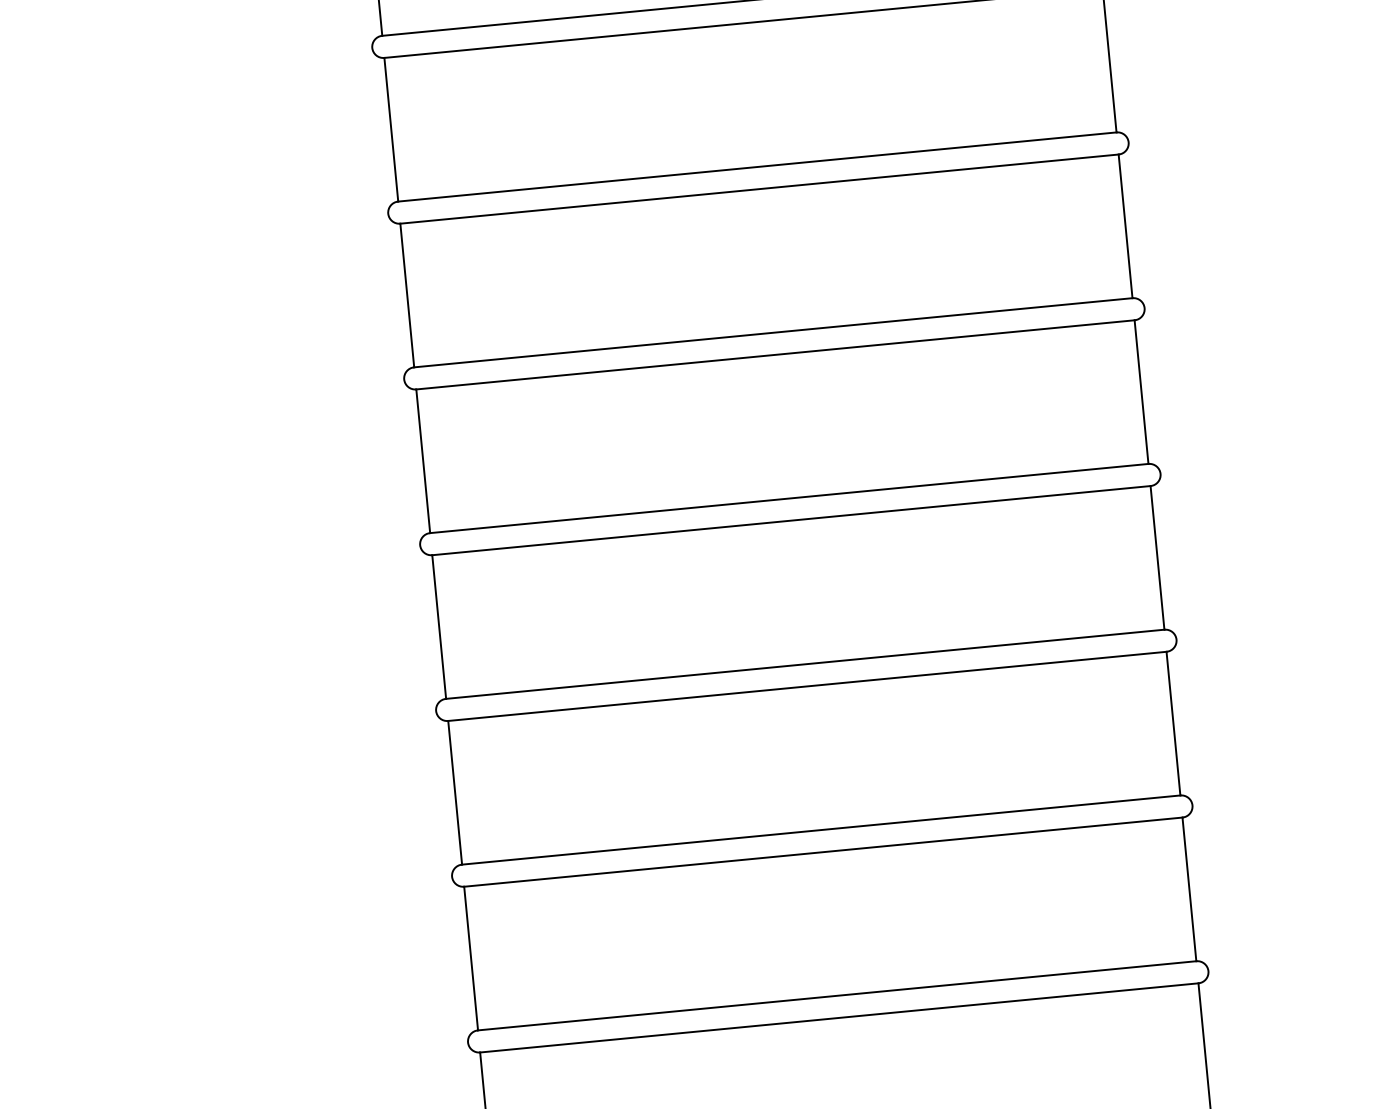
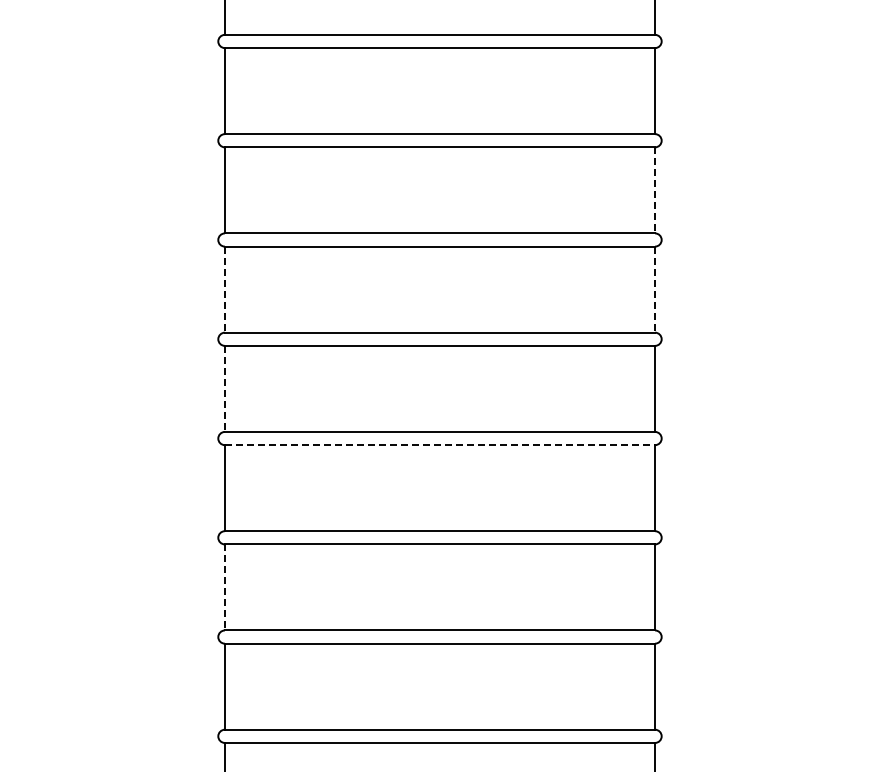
line: (1126, 226) -> (655, 190), solid -> dashed
line: (1142, 393) -> (655, 290), solid -> dashed
line: (422, 462) -> (224, 290), solid -> dashed
line: (438, 628) -> (224, 389), solid -> dashed
line: (808, 686) -> (440, 445), solid -> dashed
line: (470, 958) -> (224, 587), solid -> dashed

